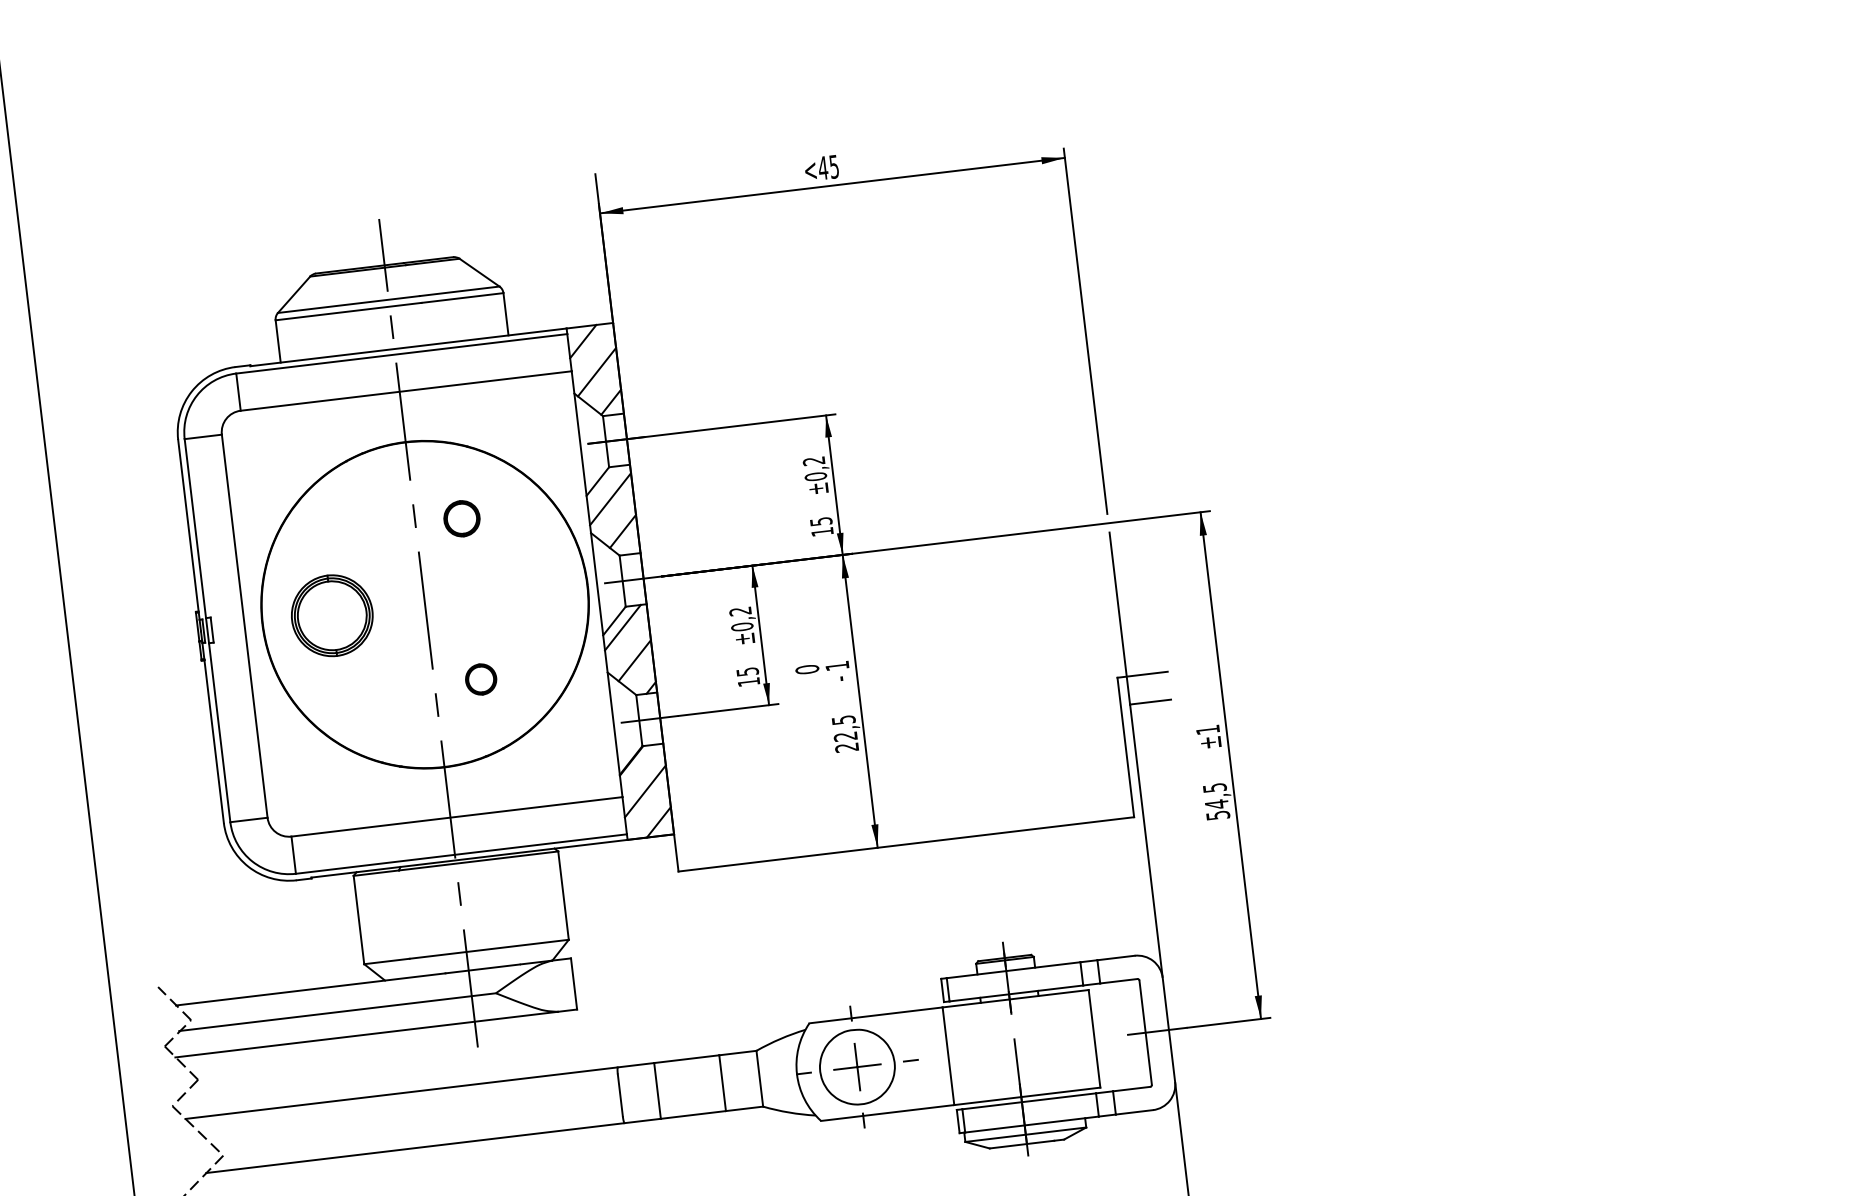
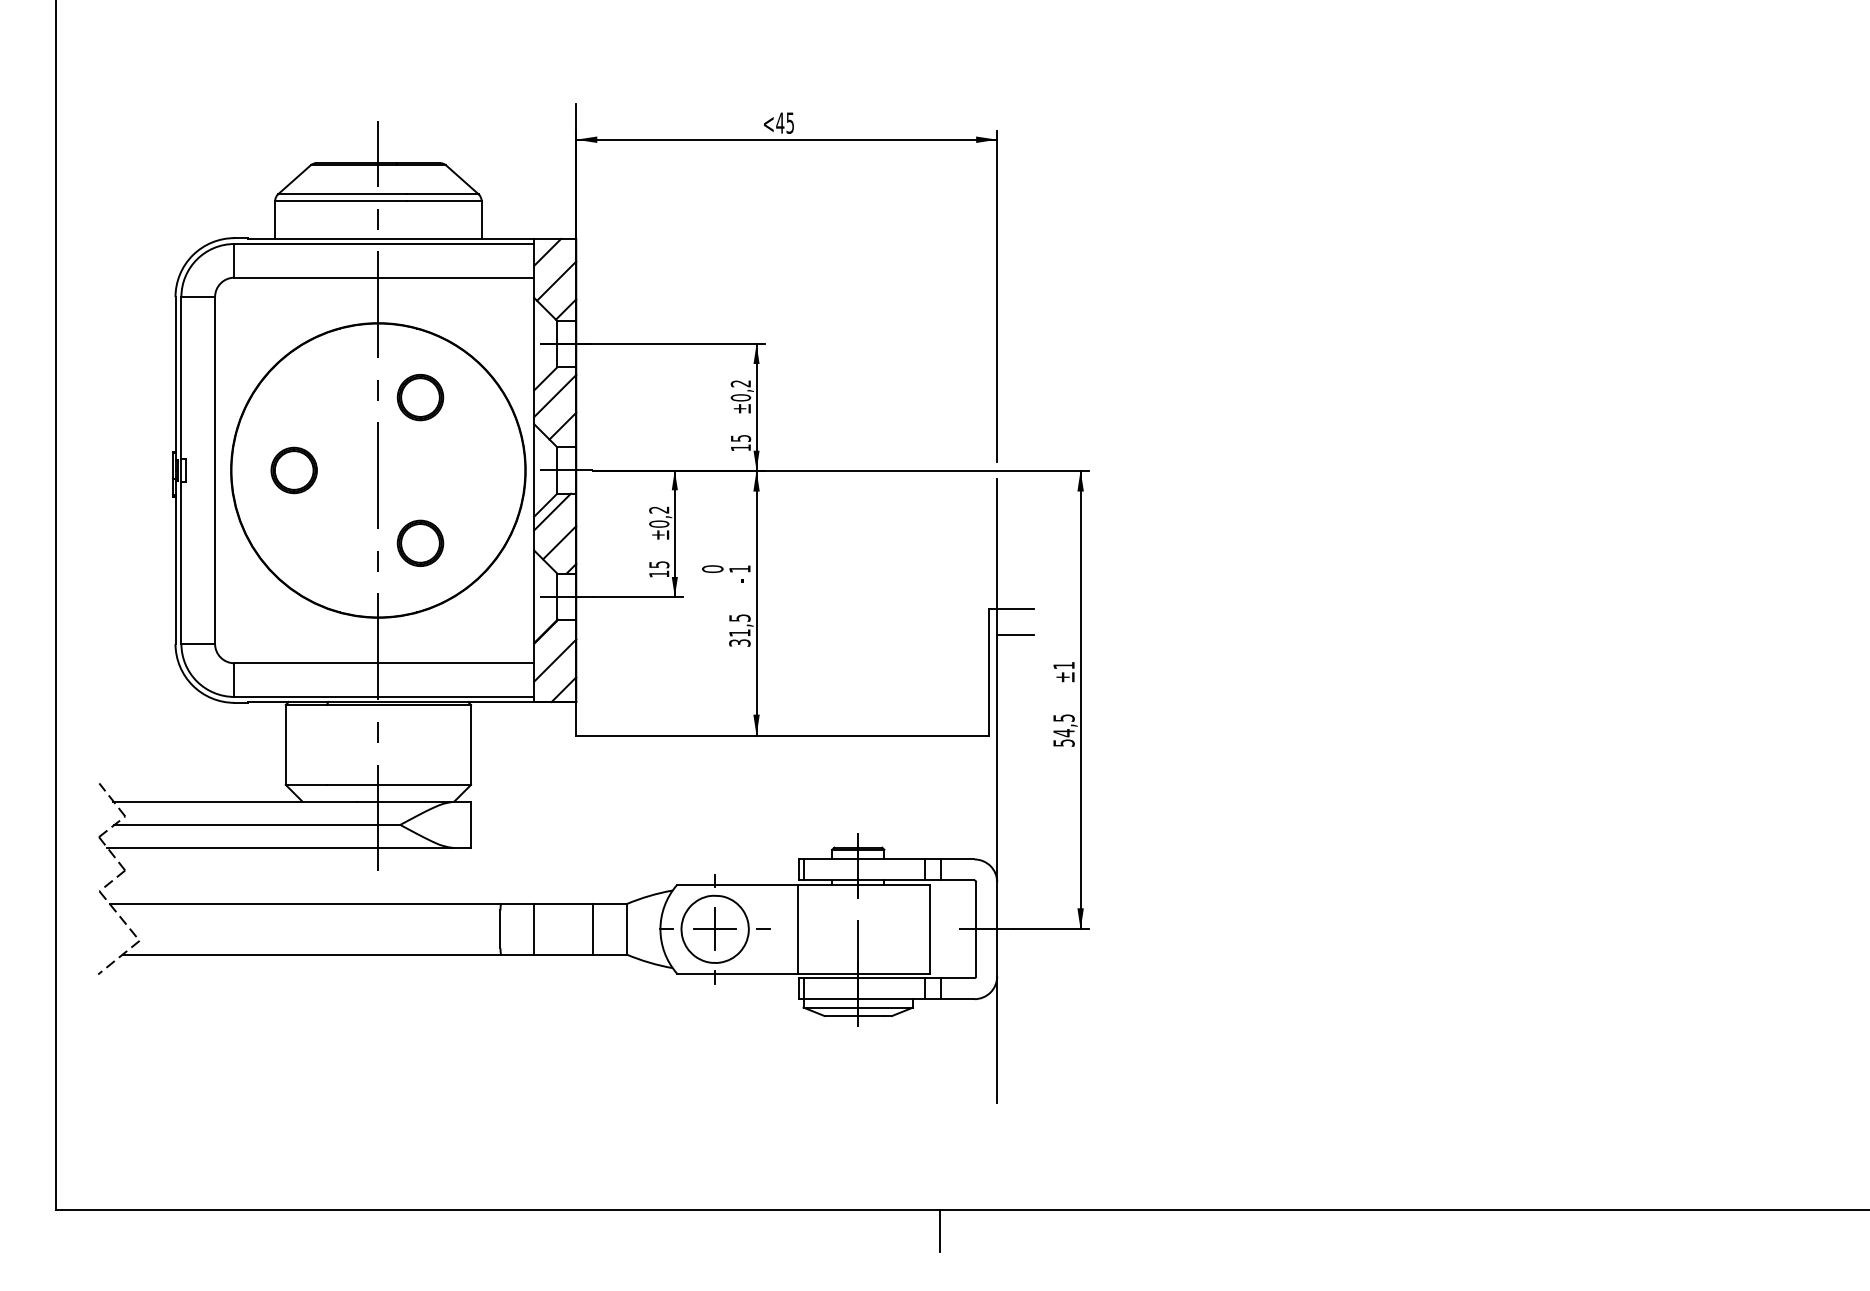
part: (461, 518) -> (420, 397), size x1.43
part: (331, 615) -> (293, 470), size x0.62
part: (481, 678) -> (420, 542), size x1.67
text: (845, 741) -> (739, 637), 22,5 -> 31,5

